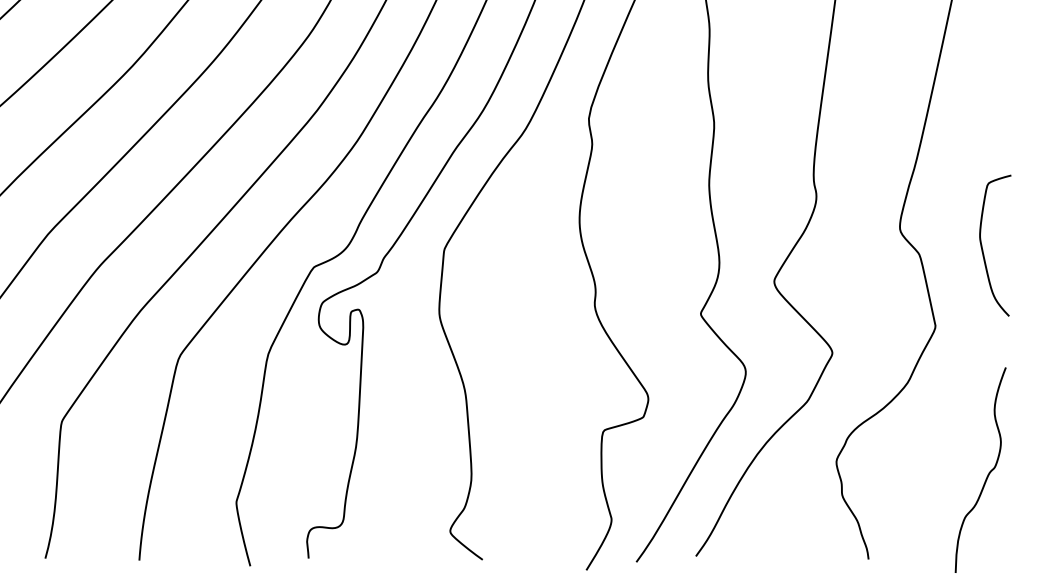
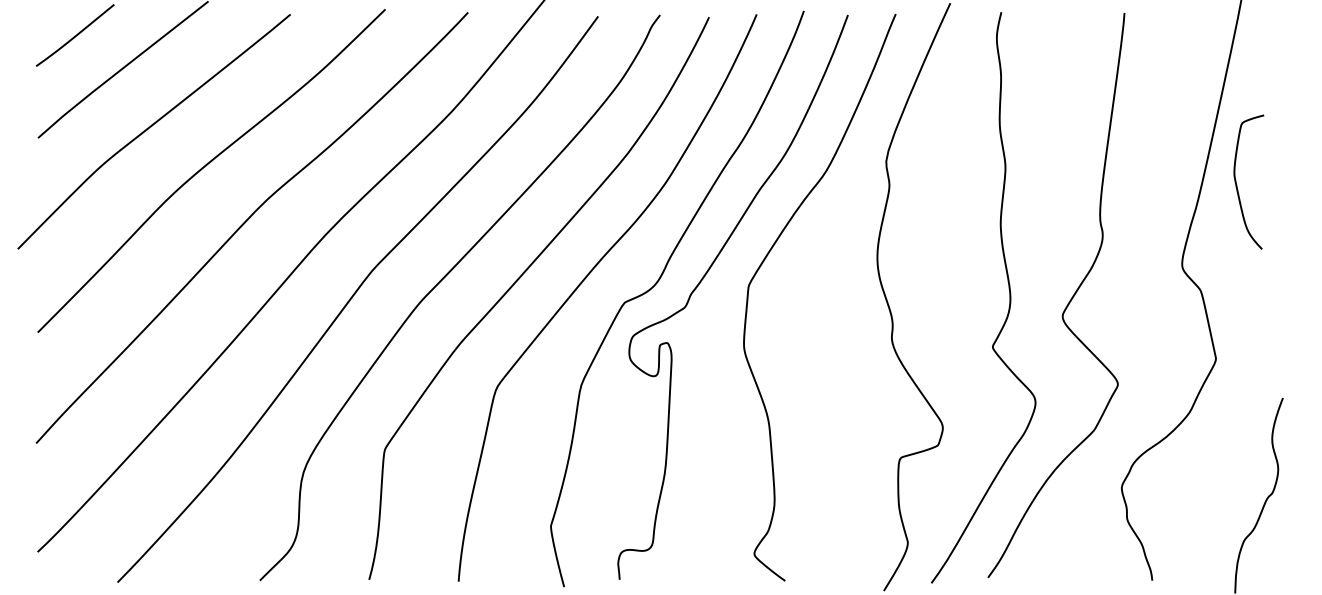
curve: (983, 248) -> (1237, 184), moved

